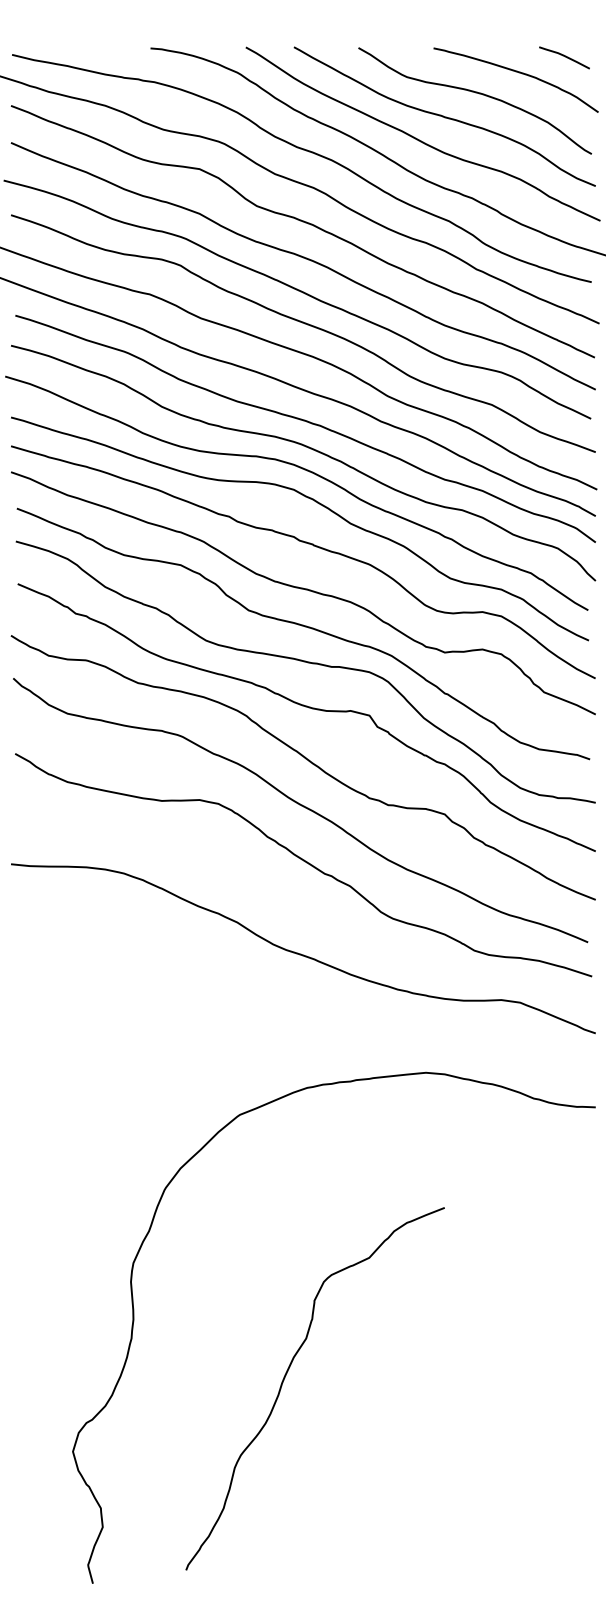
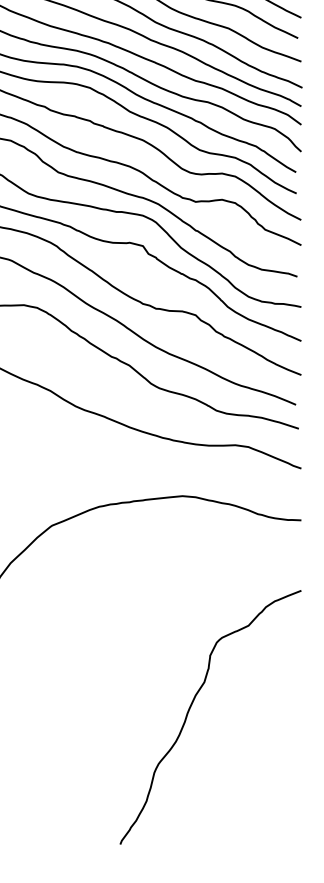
curve: (285, 1378) -> (189, 710), moved

